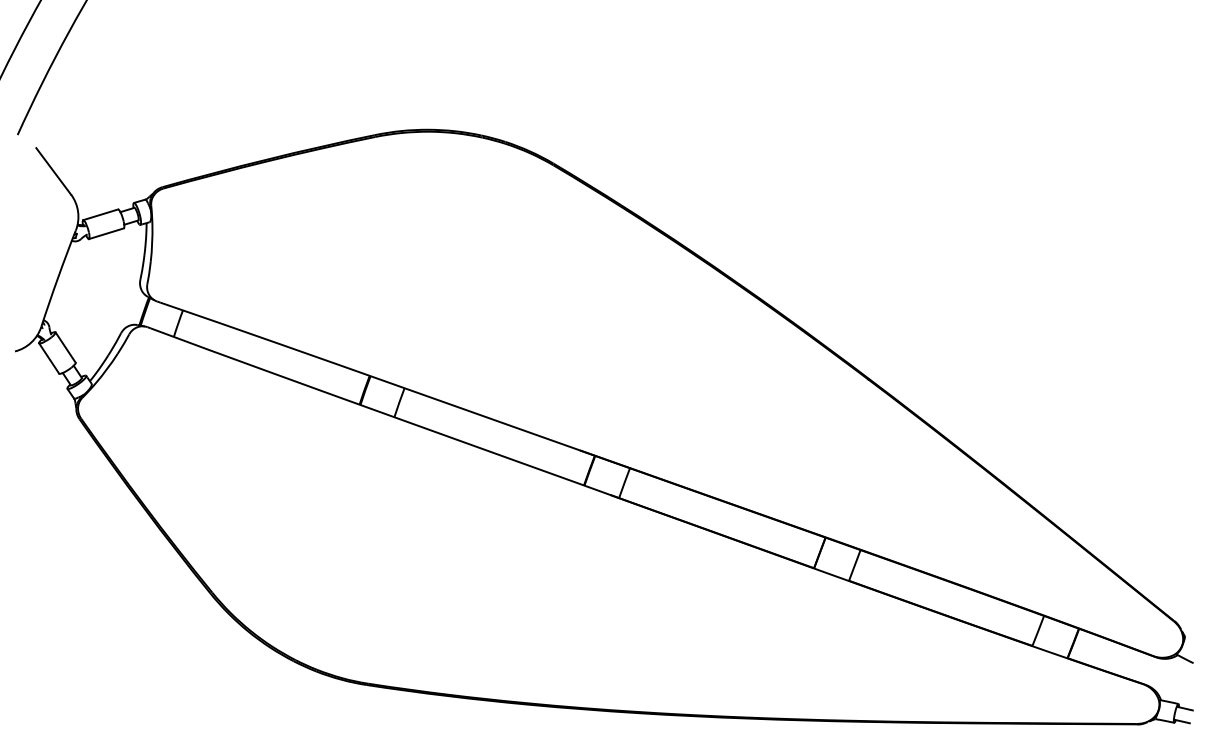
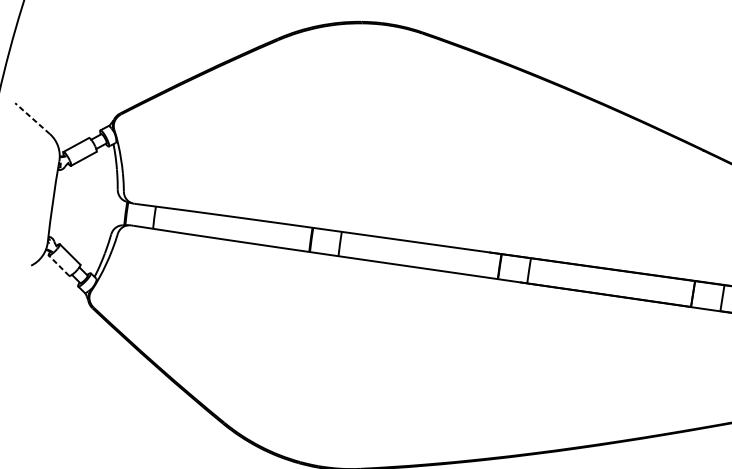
line: (53, 171) -> (32, 118), solid -> dashed
line: (48, 358) -> (58, 265), solid -> dashed

